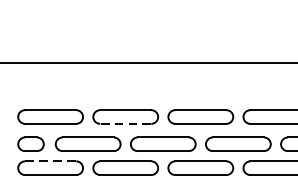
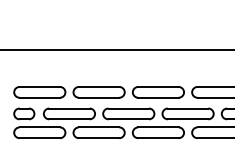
line: (124, 123) -> (98, 97), dashed -> solid
line: (51, 161) -> (40, 127), dashed -> solid

